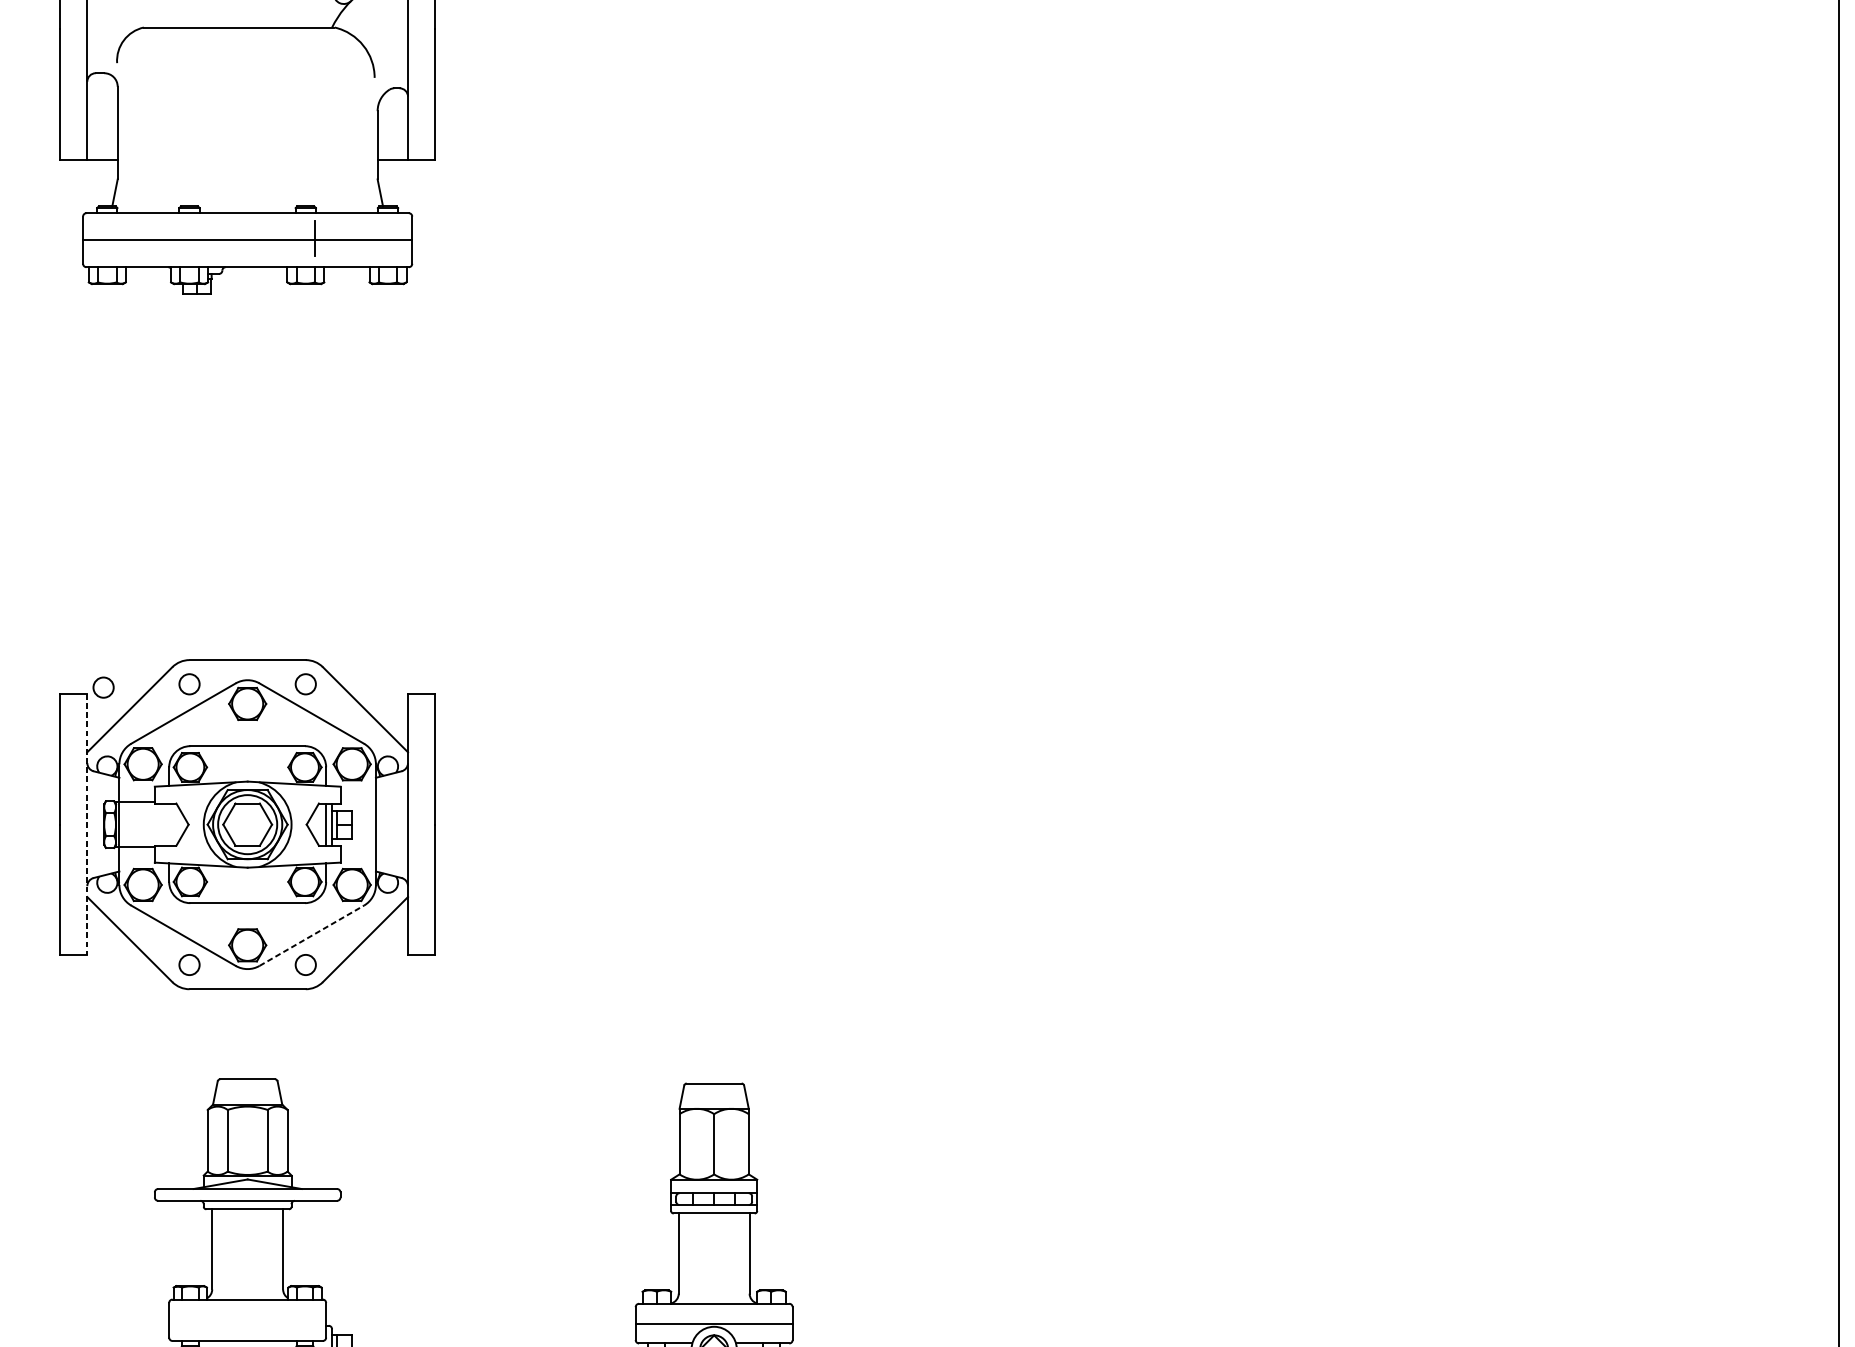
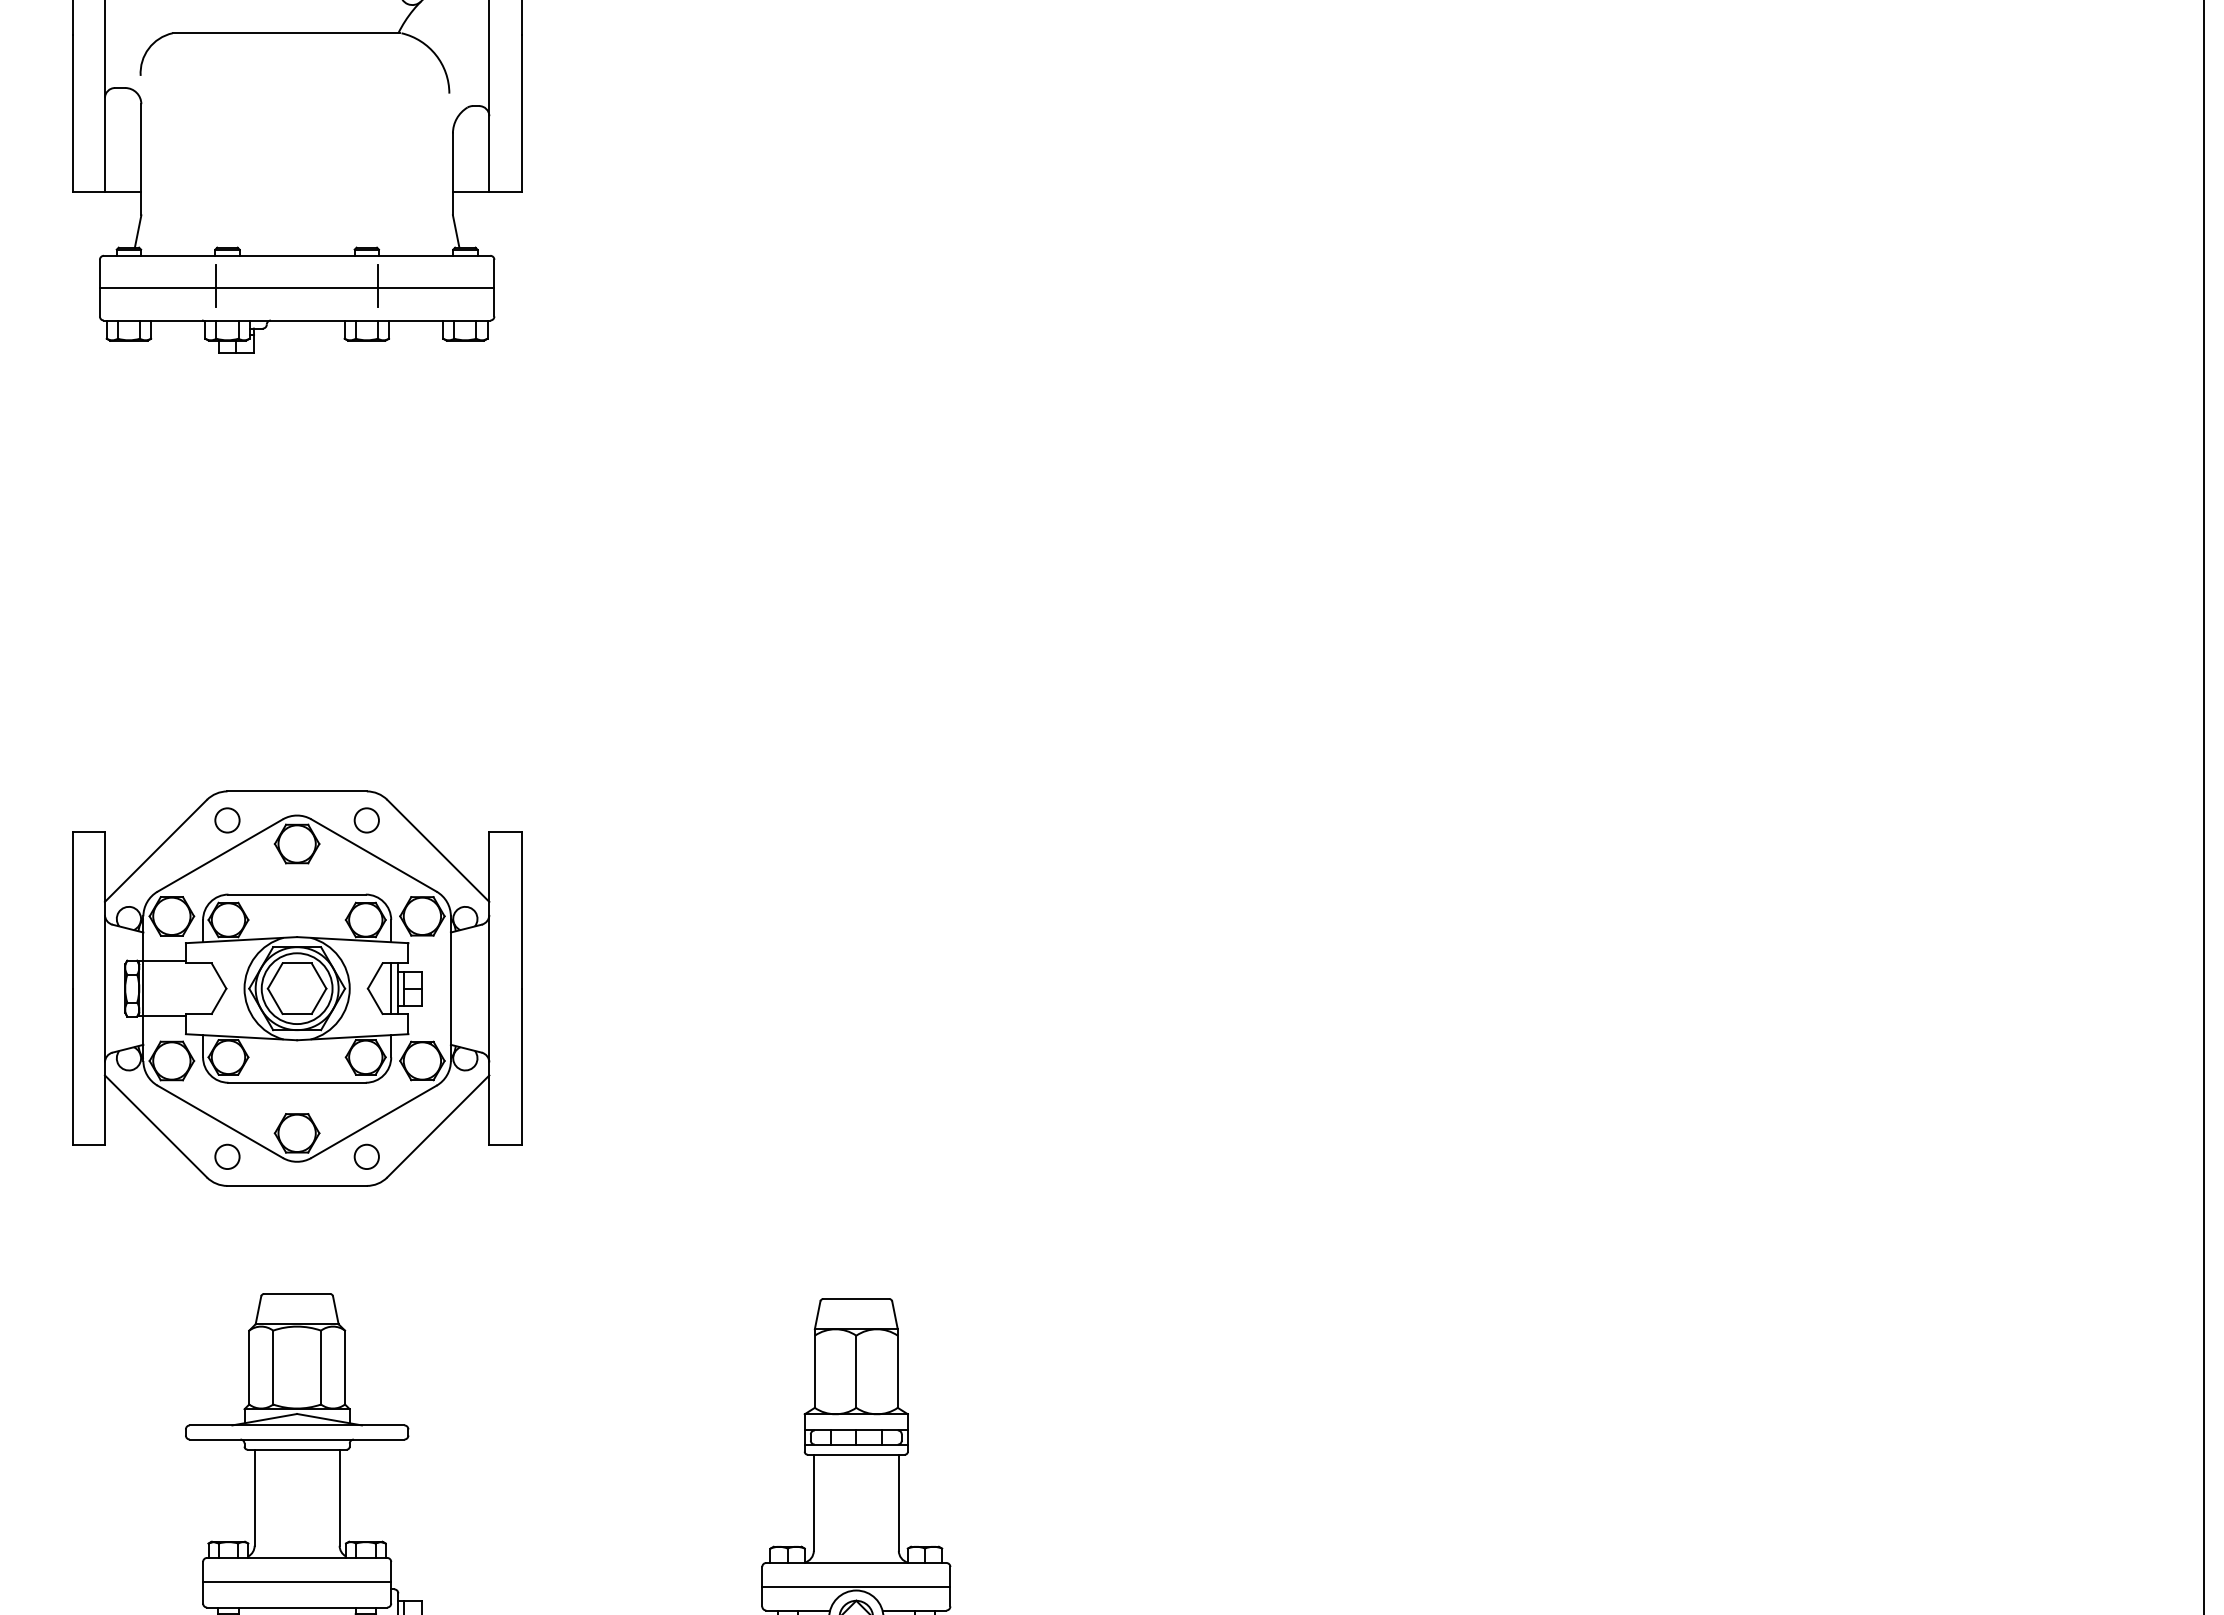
line: (180, 237) -> (216, 285), added
circle: (103, 687) -> (124, 824), removed
line: (86, 824) -> (104, 988), dashed -> solid
line: (312, 935) -> (374, 1121), dashed -> solid
line: (247, 1320) -> (297, 1582), added

